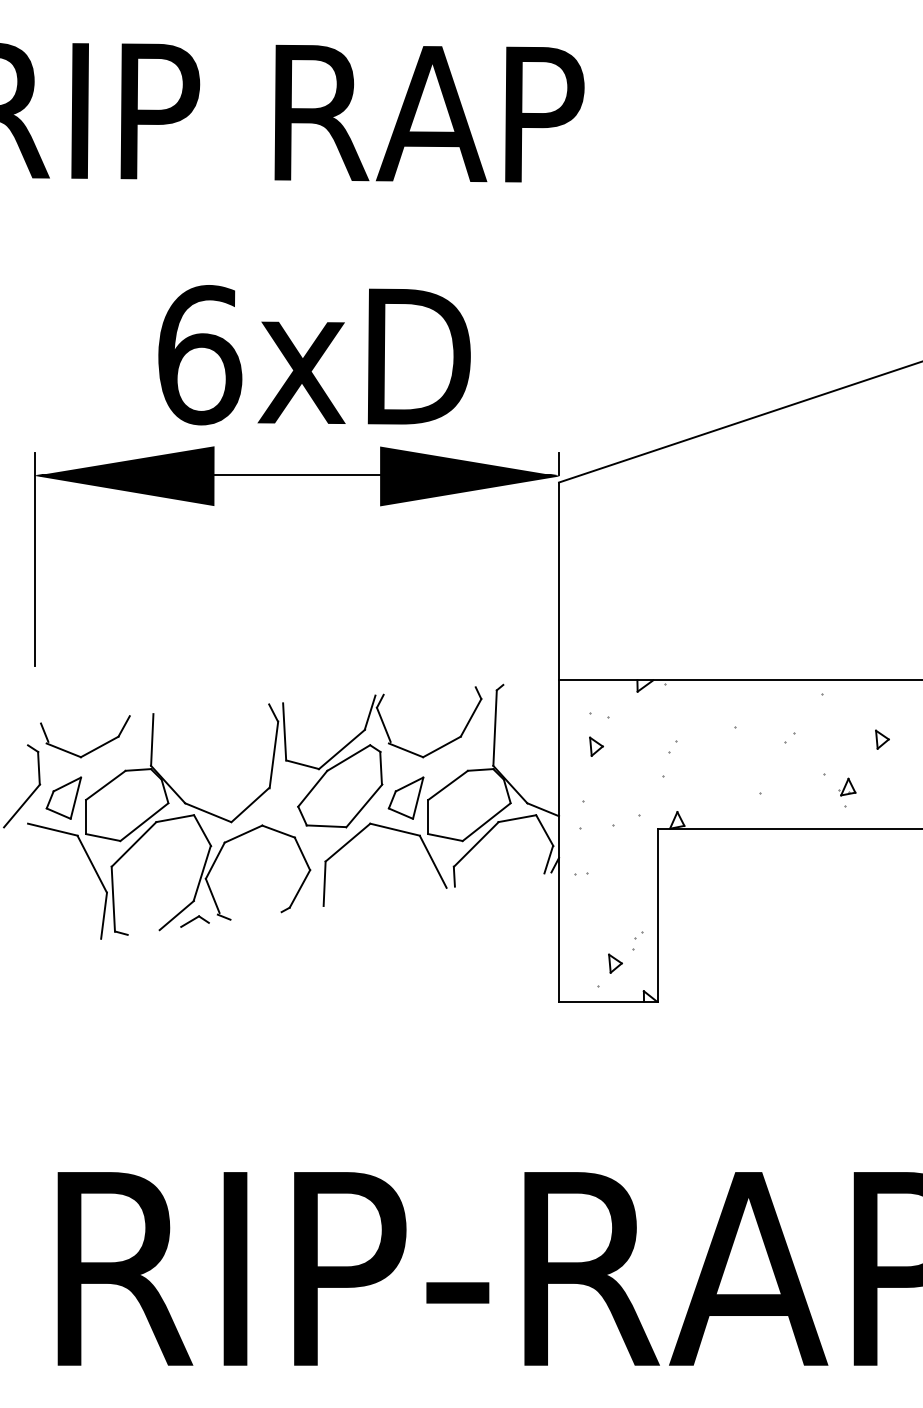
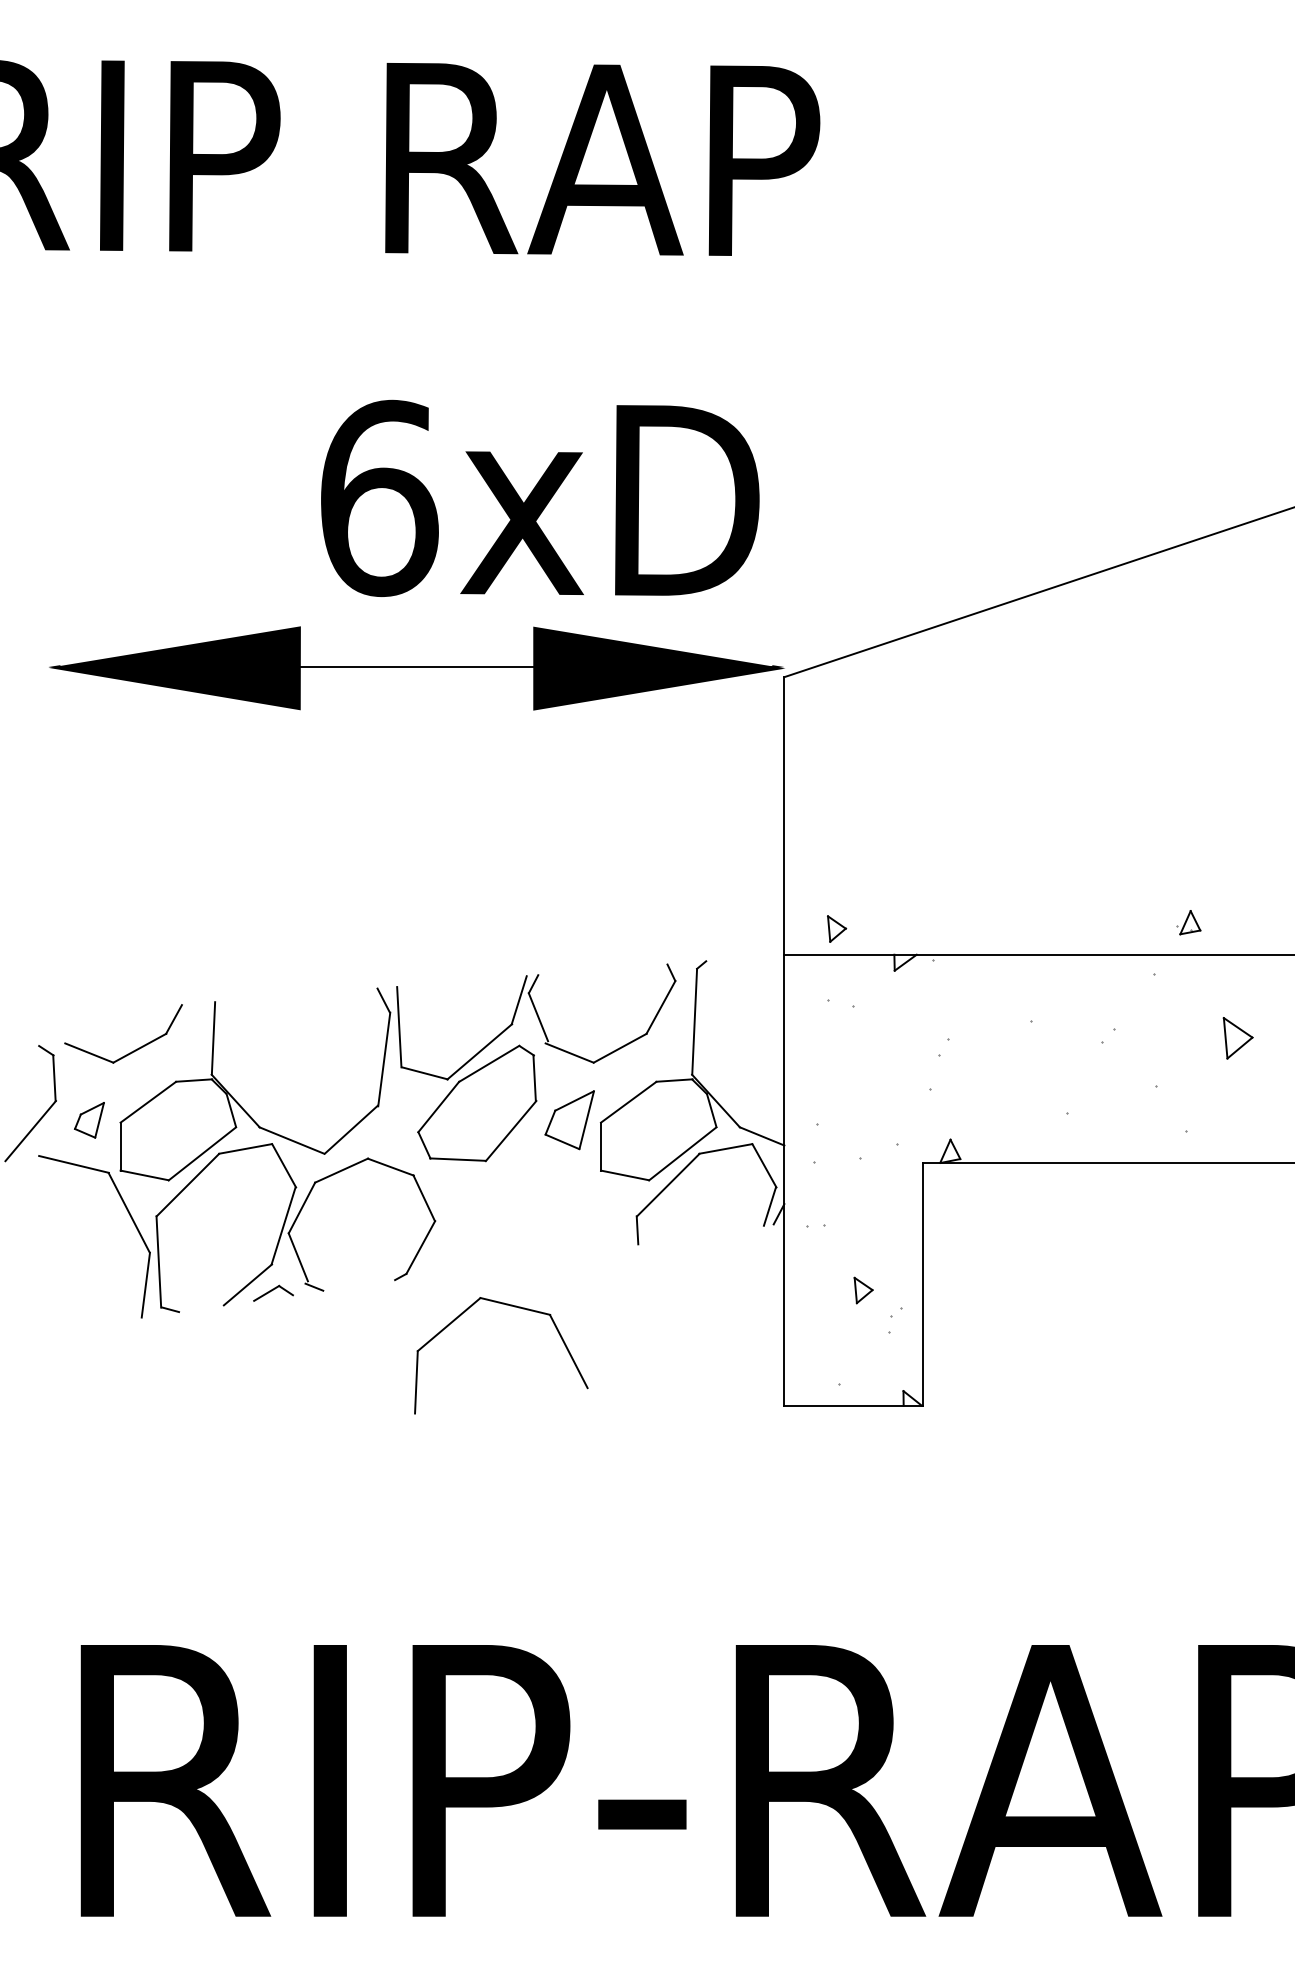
text: (314, 354) -> (540, 497), moved
line: (559, 464) -> (784, 651), removed
line: (34, 559) -> (48, 785), removed
line: (44, 732) -> (62, 1028), removed
part: (882, 739) -> (1238, 1037), size x1.6
part: (596, 746) -> (837, 928), moved
part: (846, 787) -> (1188, 922), moved
part: (63, 798) -> (89, 1120), size x0.6
part: (394, 830) -> (514, 1307), moved
part: (615, 963) -> (863, 1290), moved

